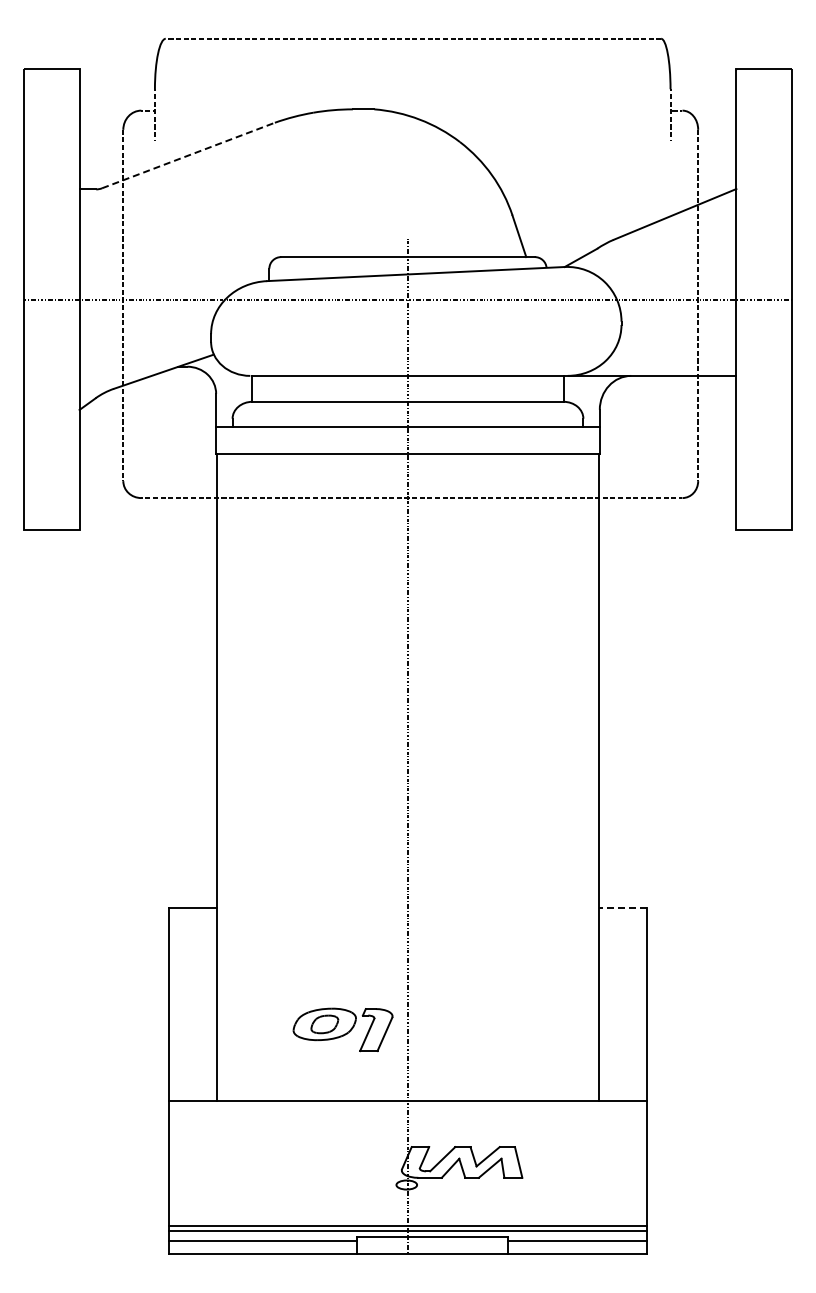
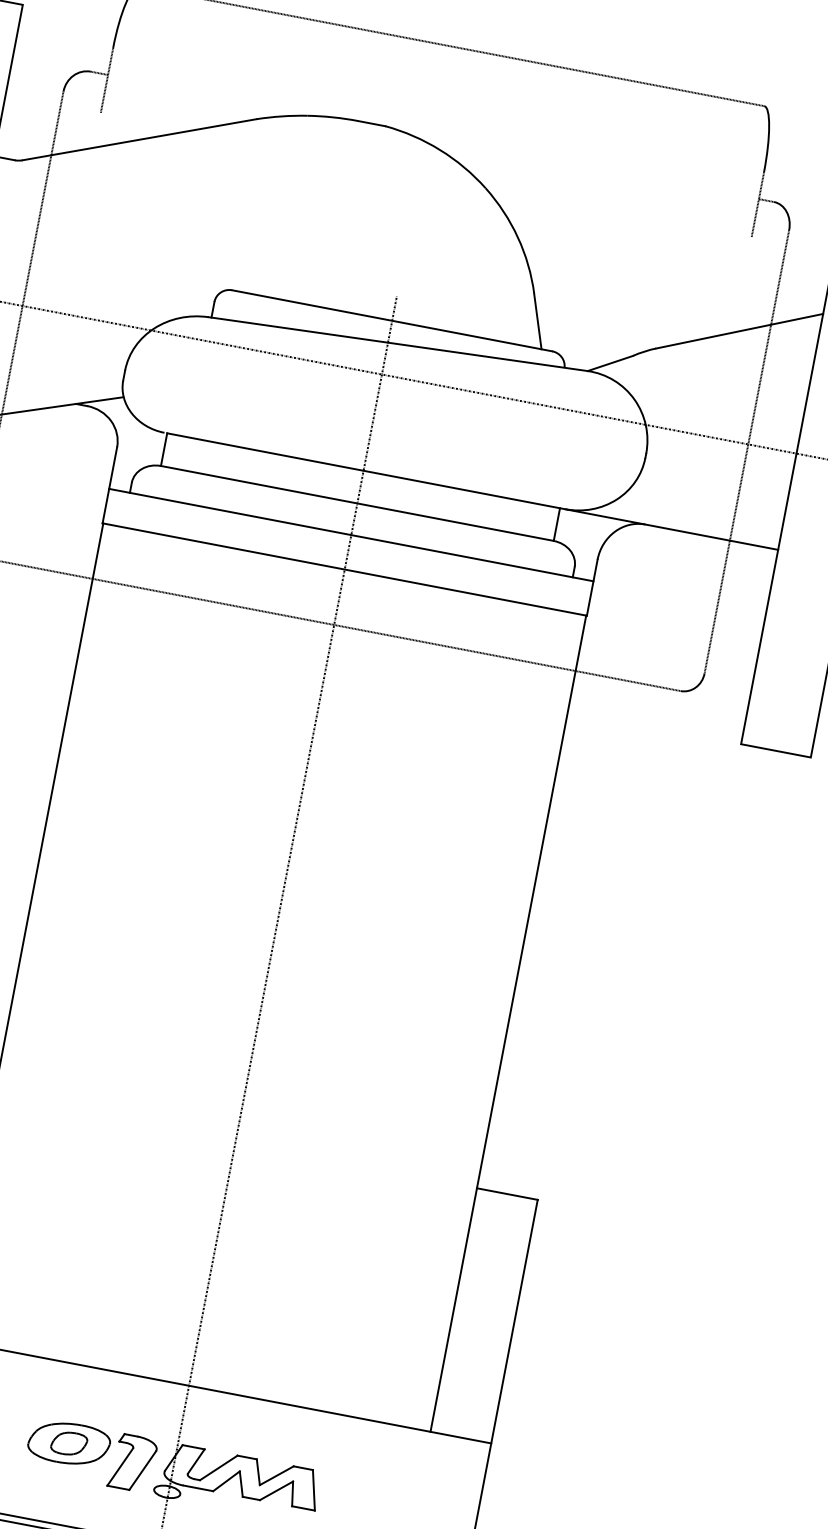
line: (188, 155) -> (139, 139), dashed -> solid
line: (622, 907) -> (506, 1193), dashed -> solid
part: (342, 1029) -> (90, 1454), moved

